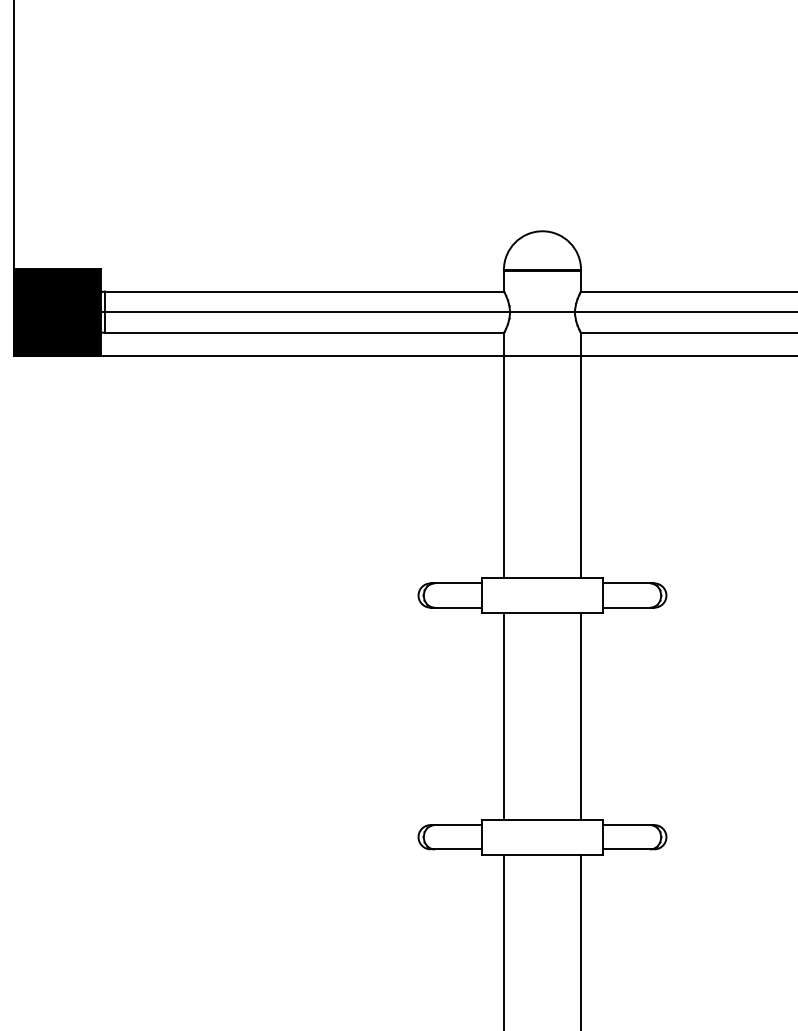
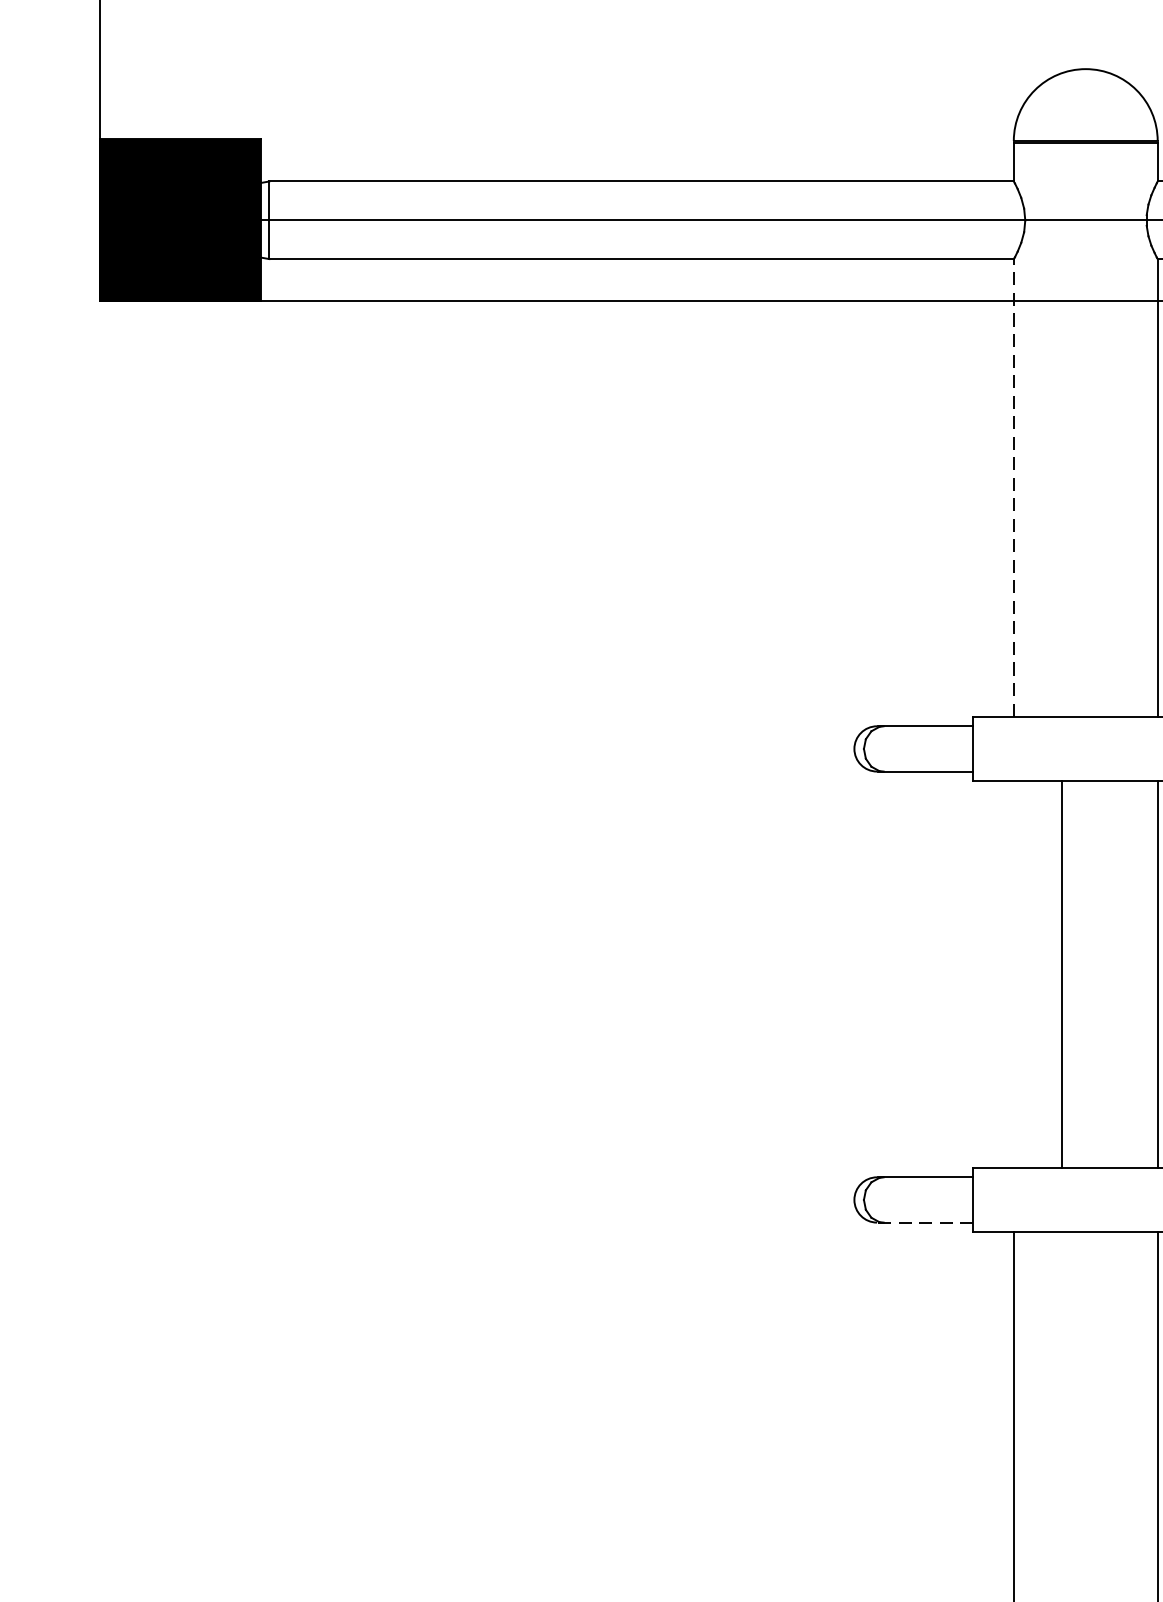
line: (503, 455) -> (1012, 487), solid -> dashed
line: (503, 715) -> (1061, 972), moved
line: (457, 849) -> (927, 1222), solid -> dashed

